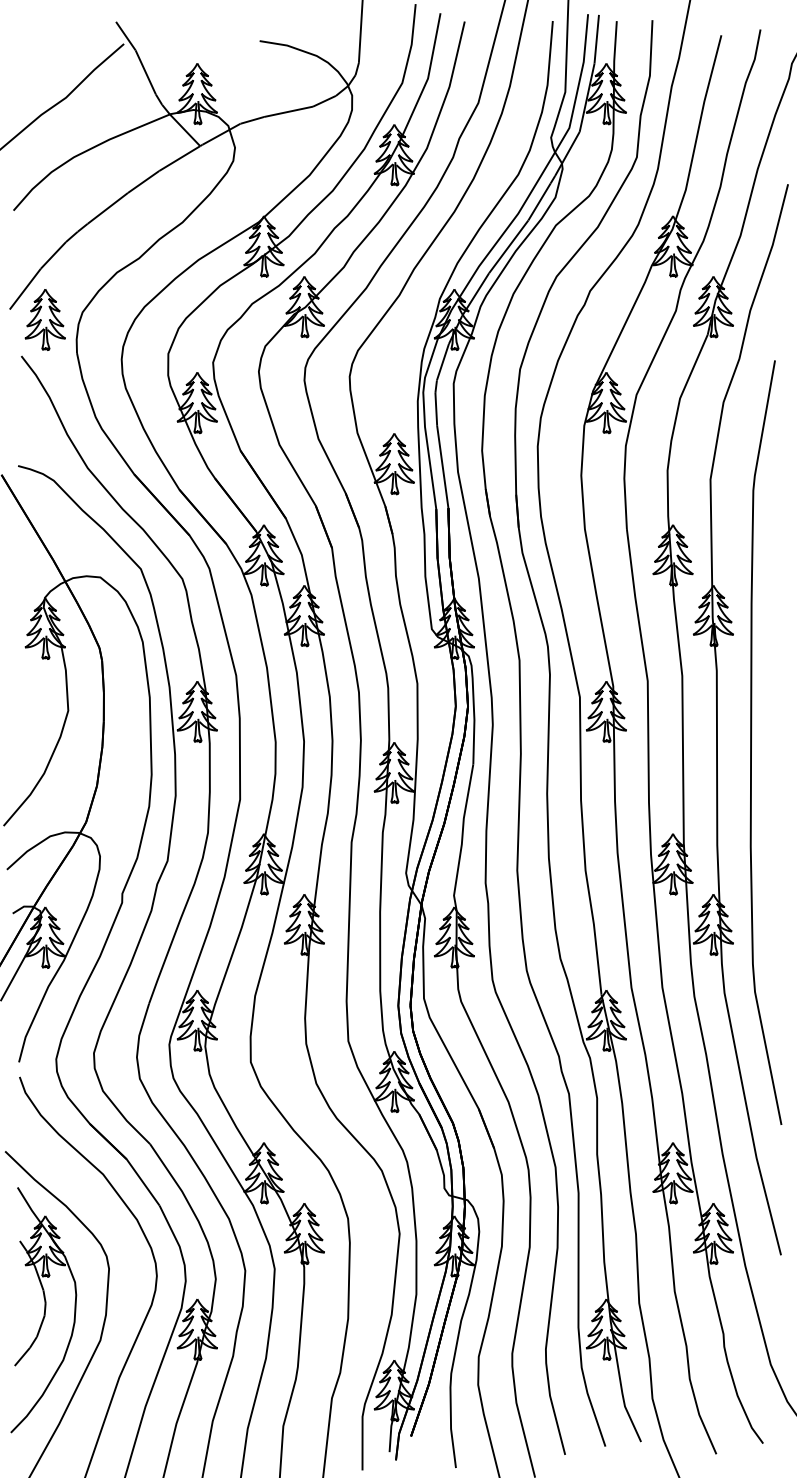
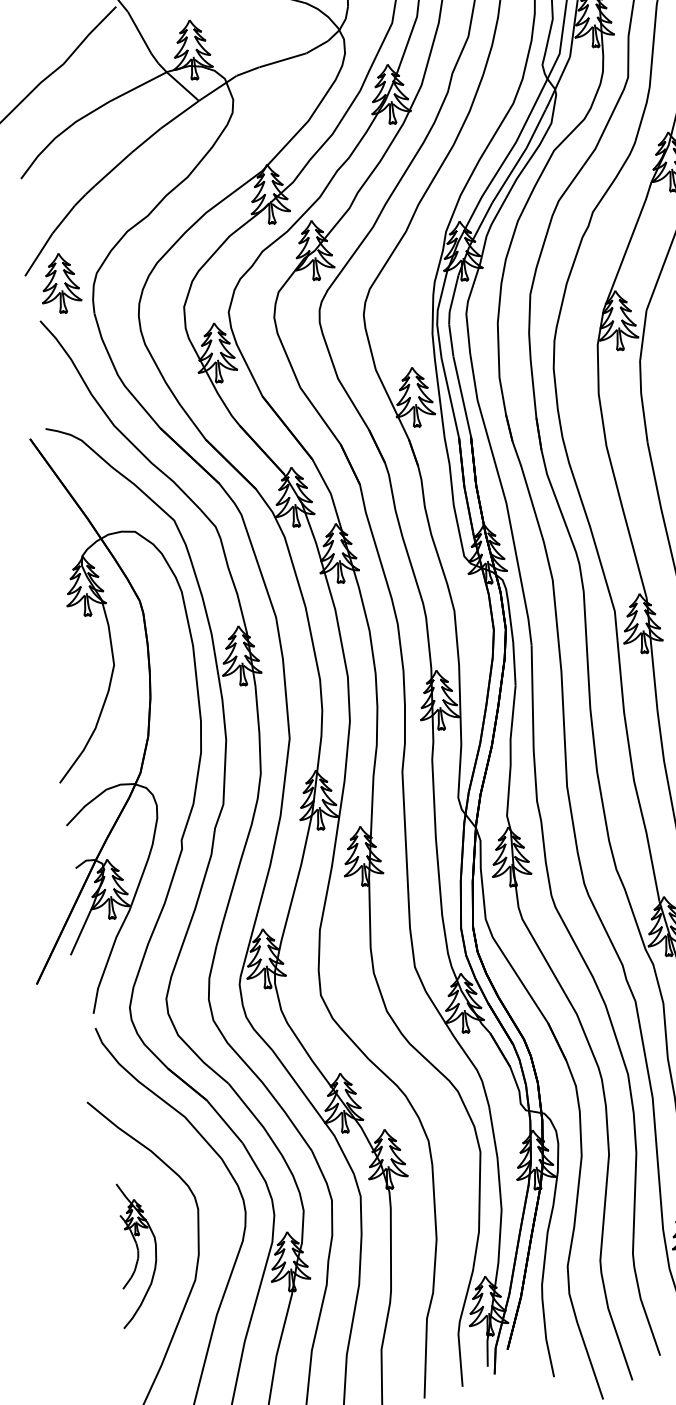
part: (43, 1310) -> (137, 1255), size x0.6

